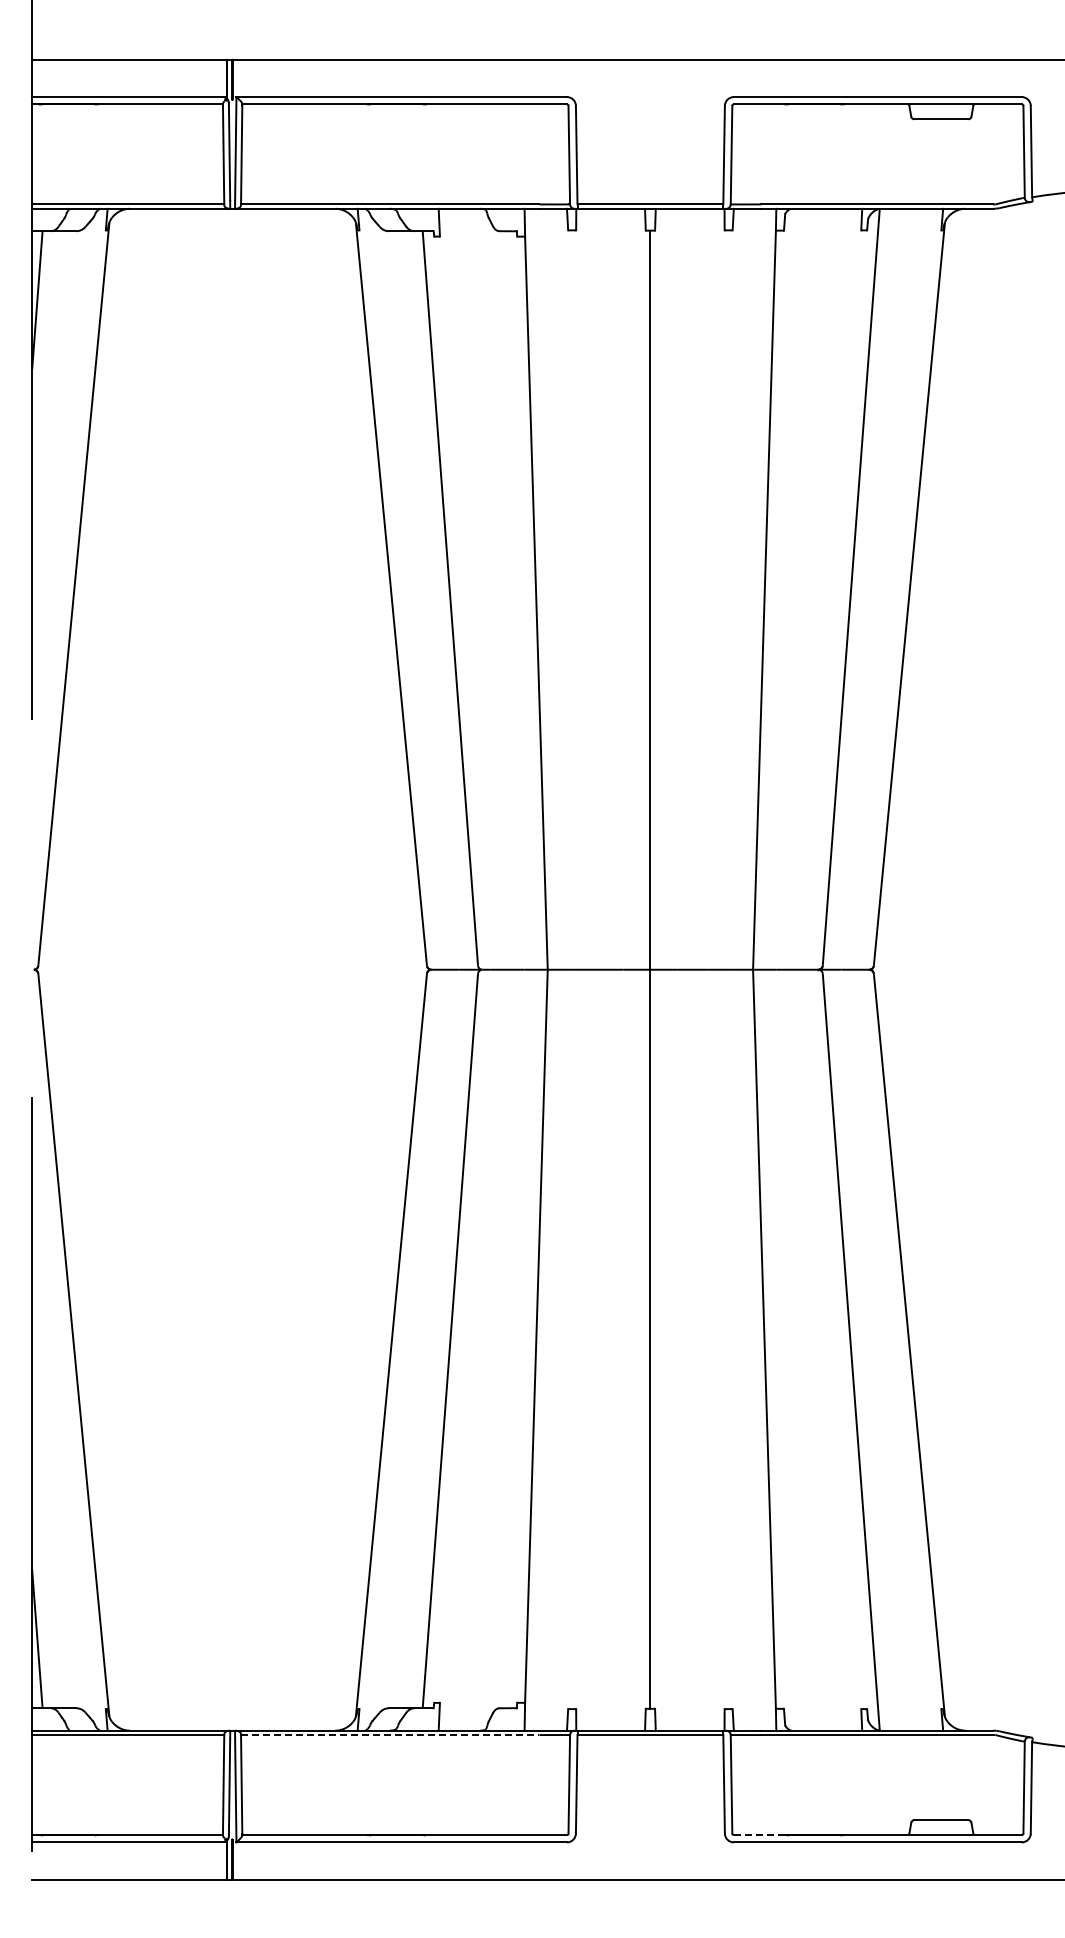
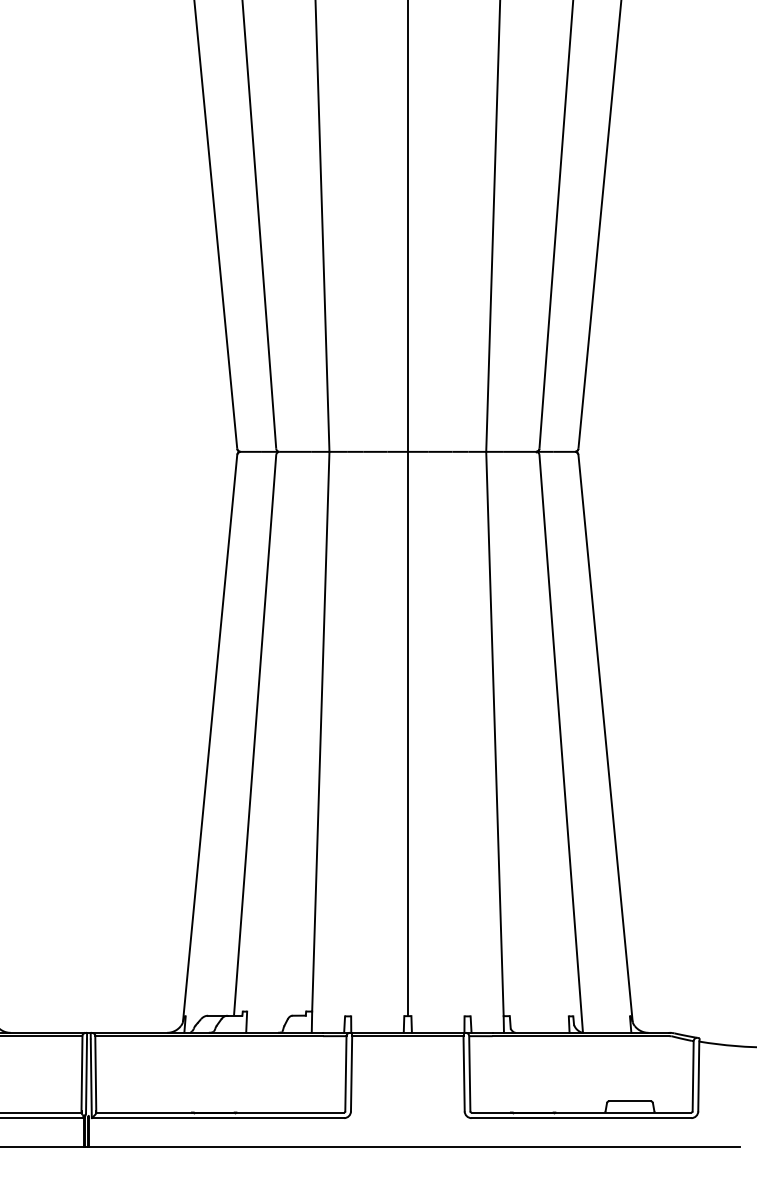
line: (390, 1735) -> (209, 1036), dashed -> solid
line: (759, 1835) -> (491, 1112), dashed -> solid

